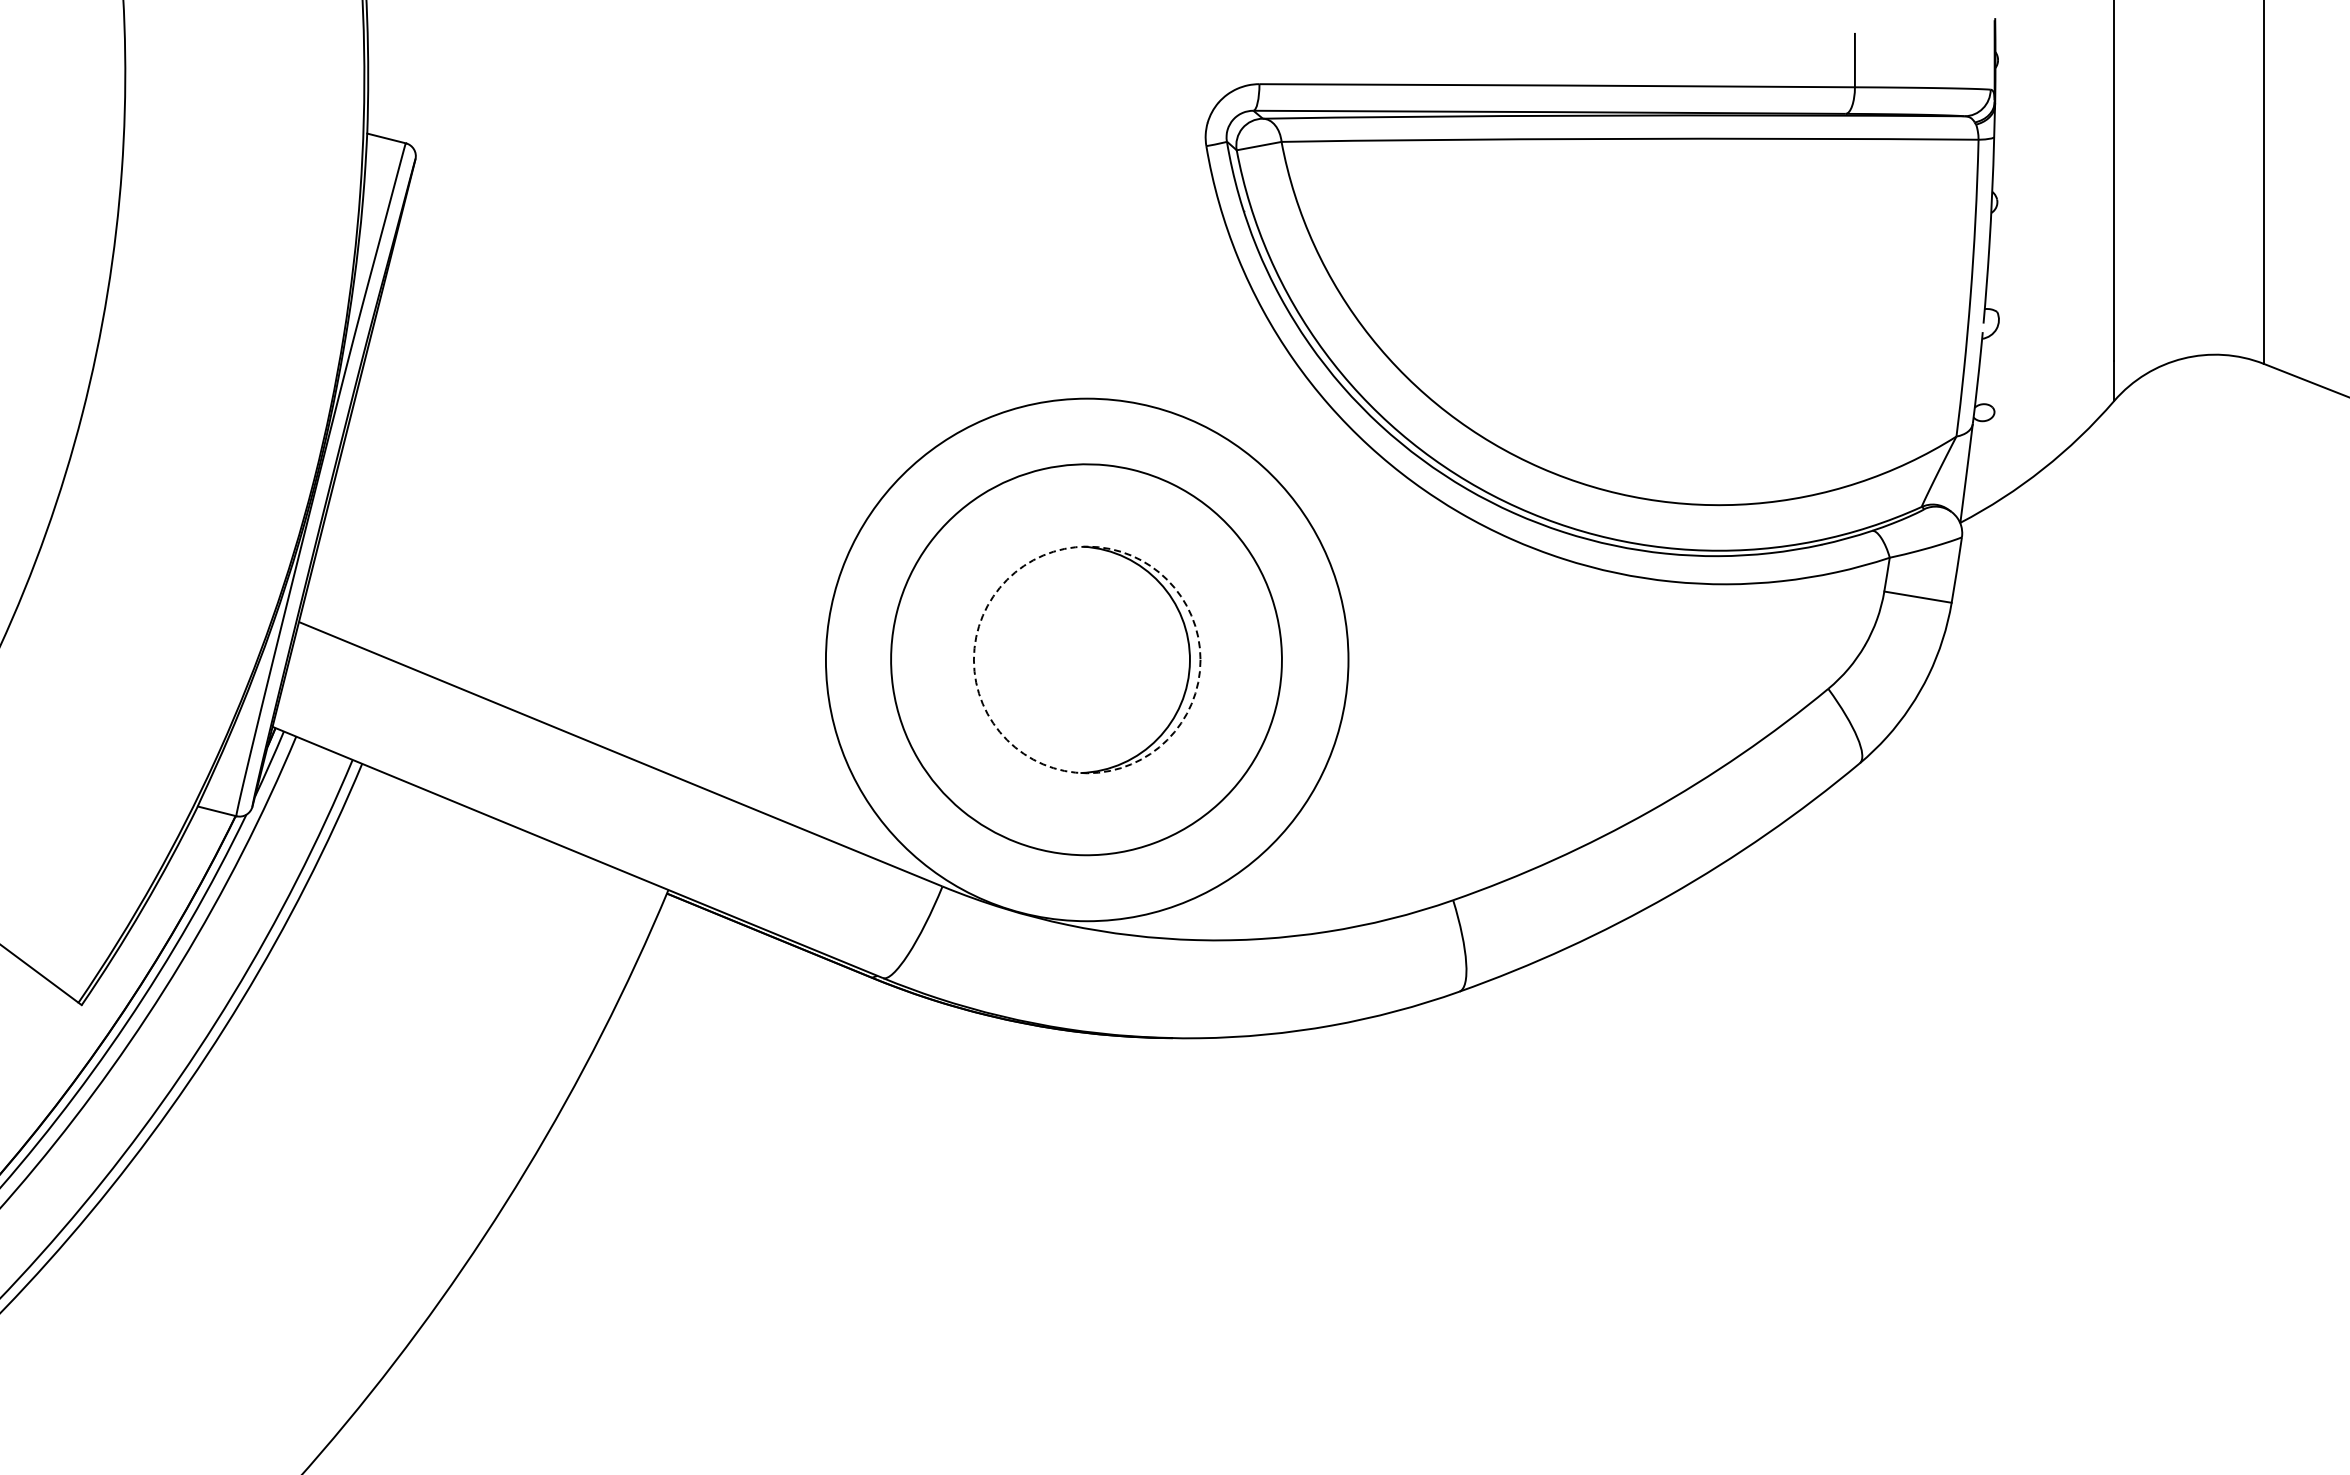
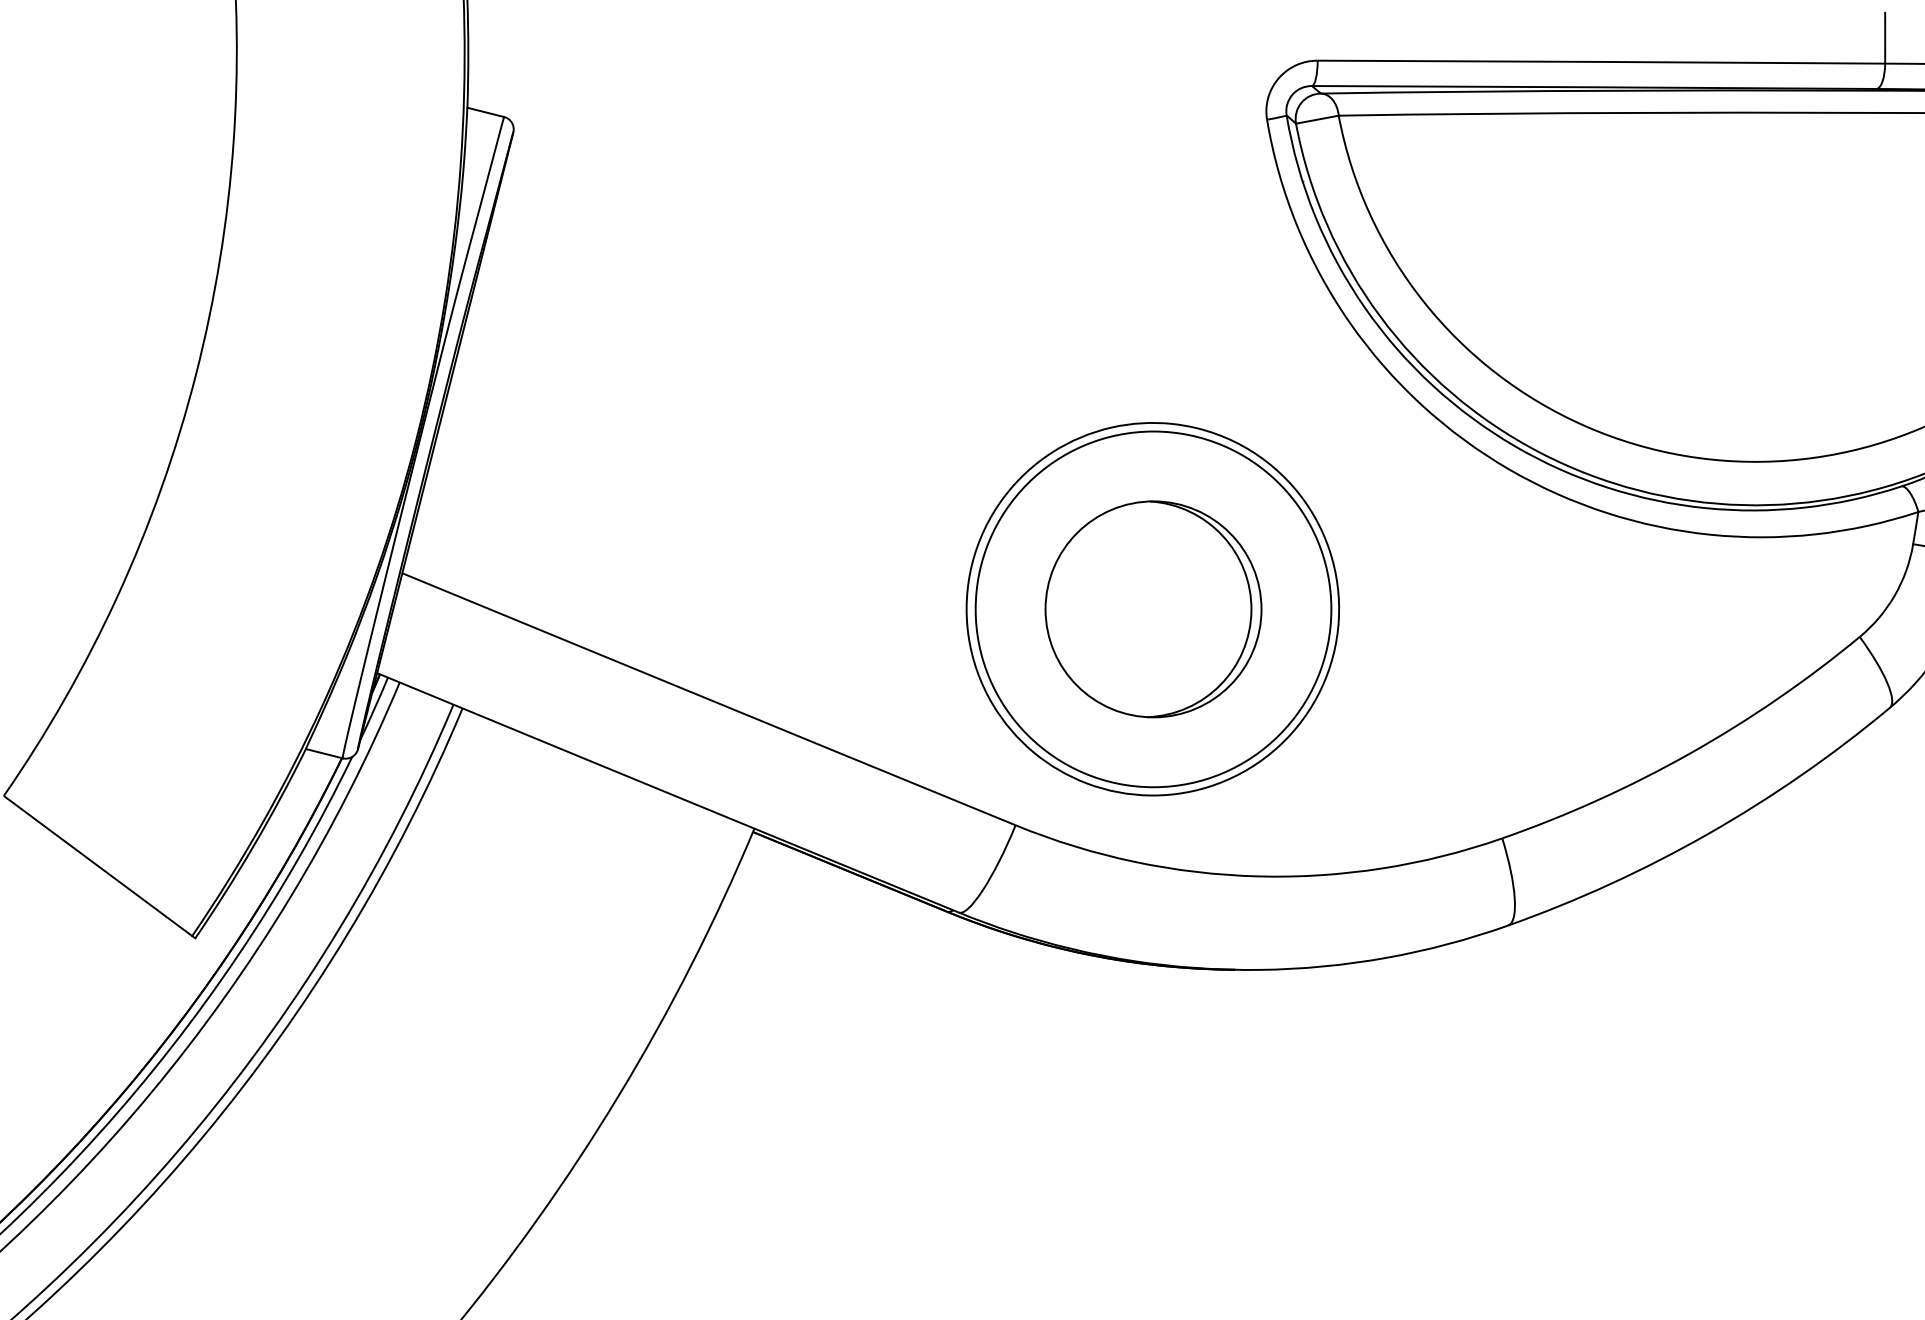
circle: (1086, 659) -> (1152, 608), dashed -> solid
circle: (1086, 659) -> (1152, 608), size x0.71

